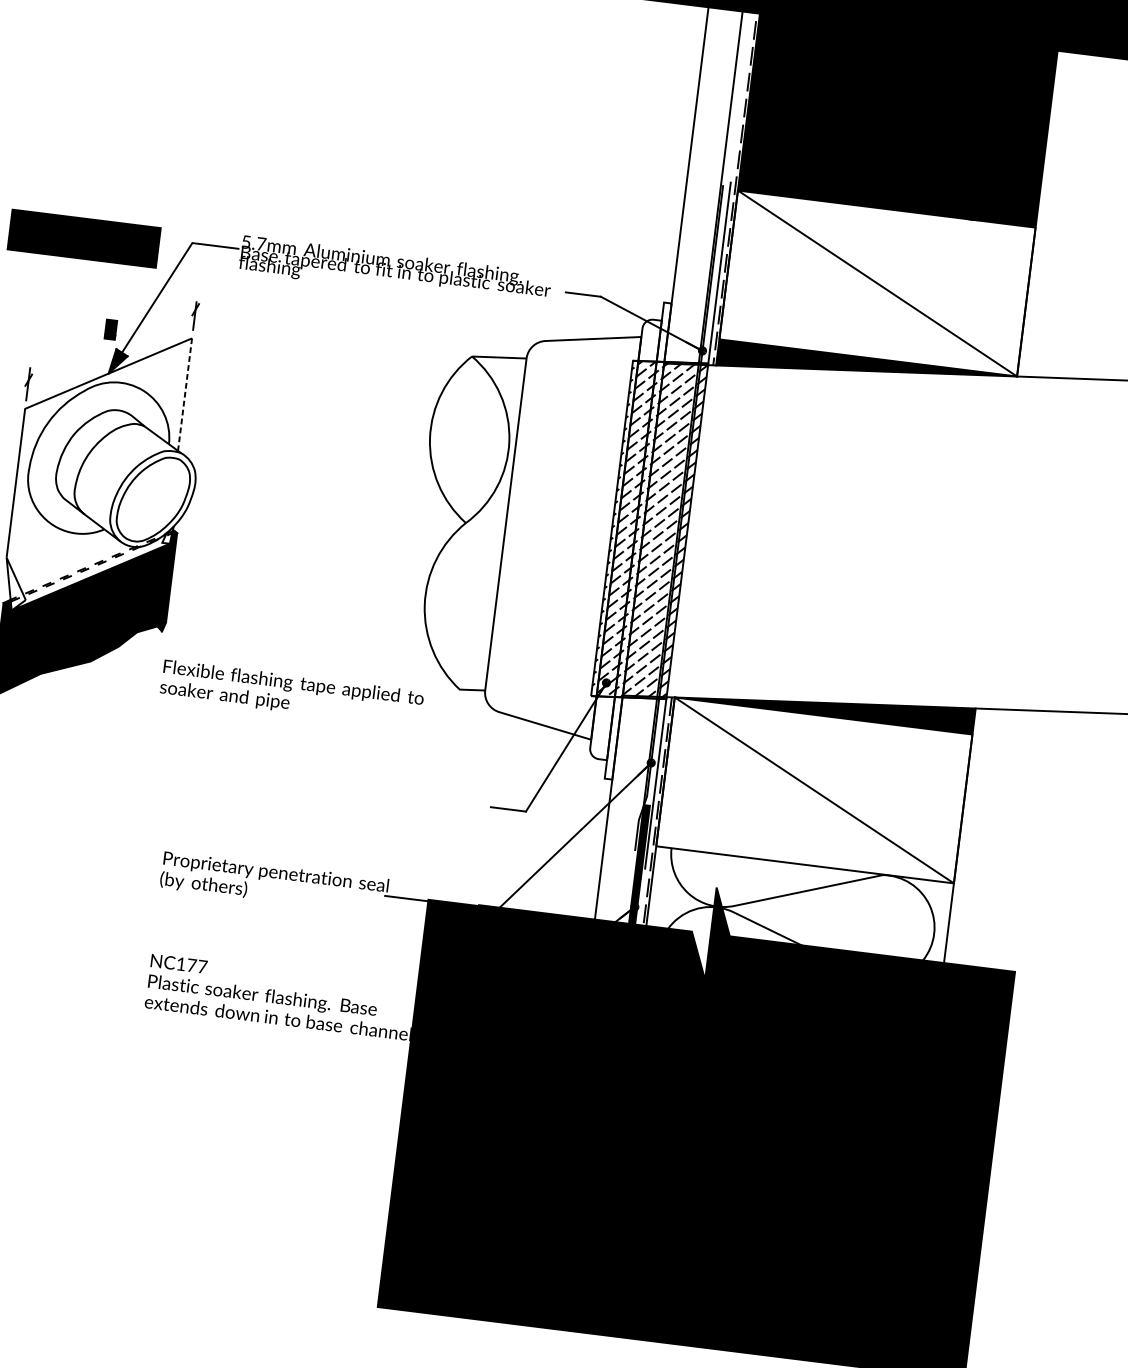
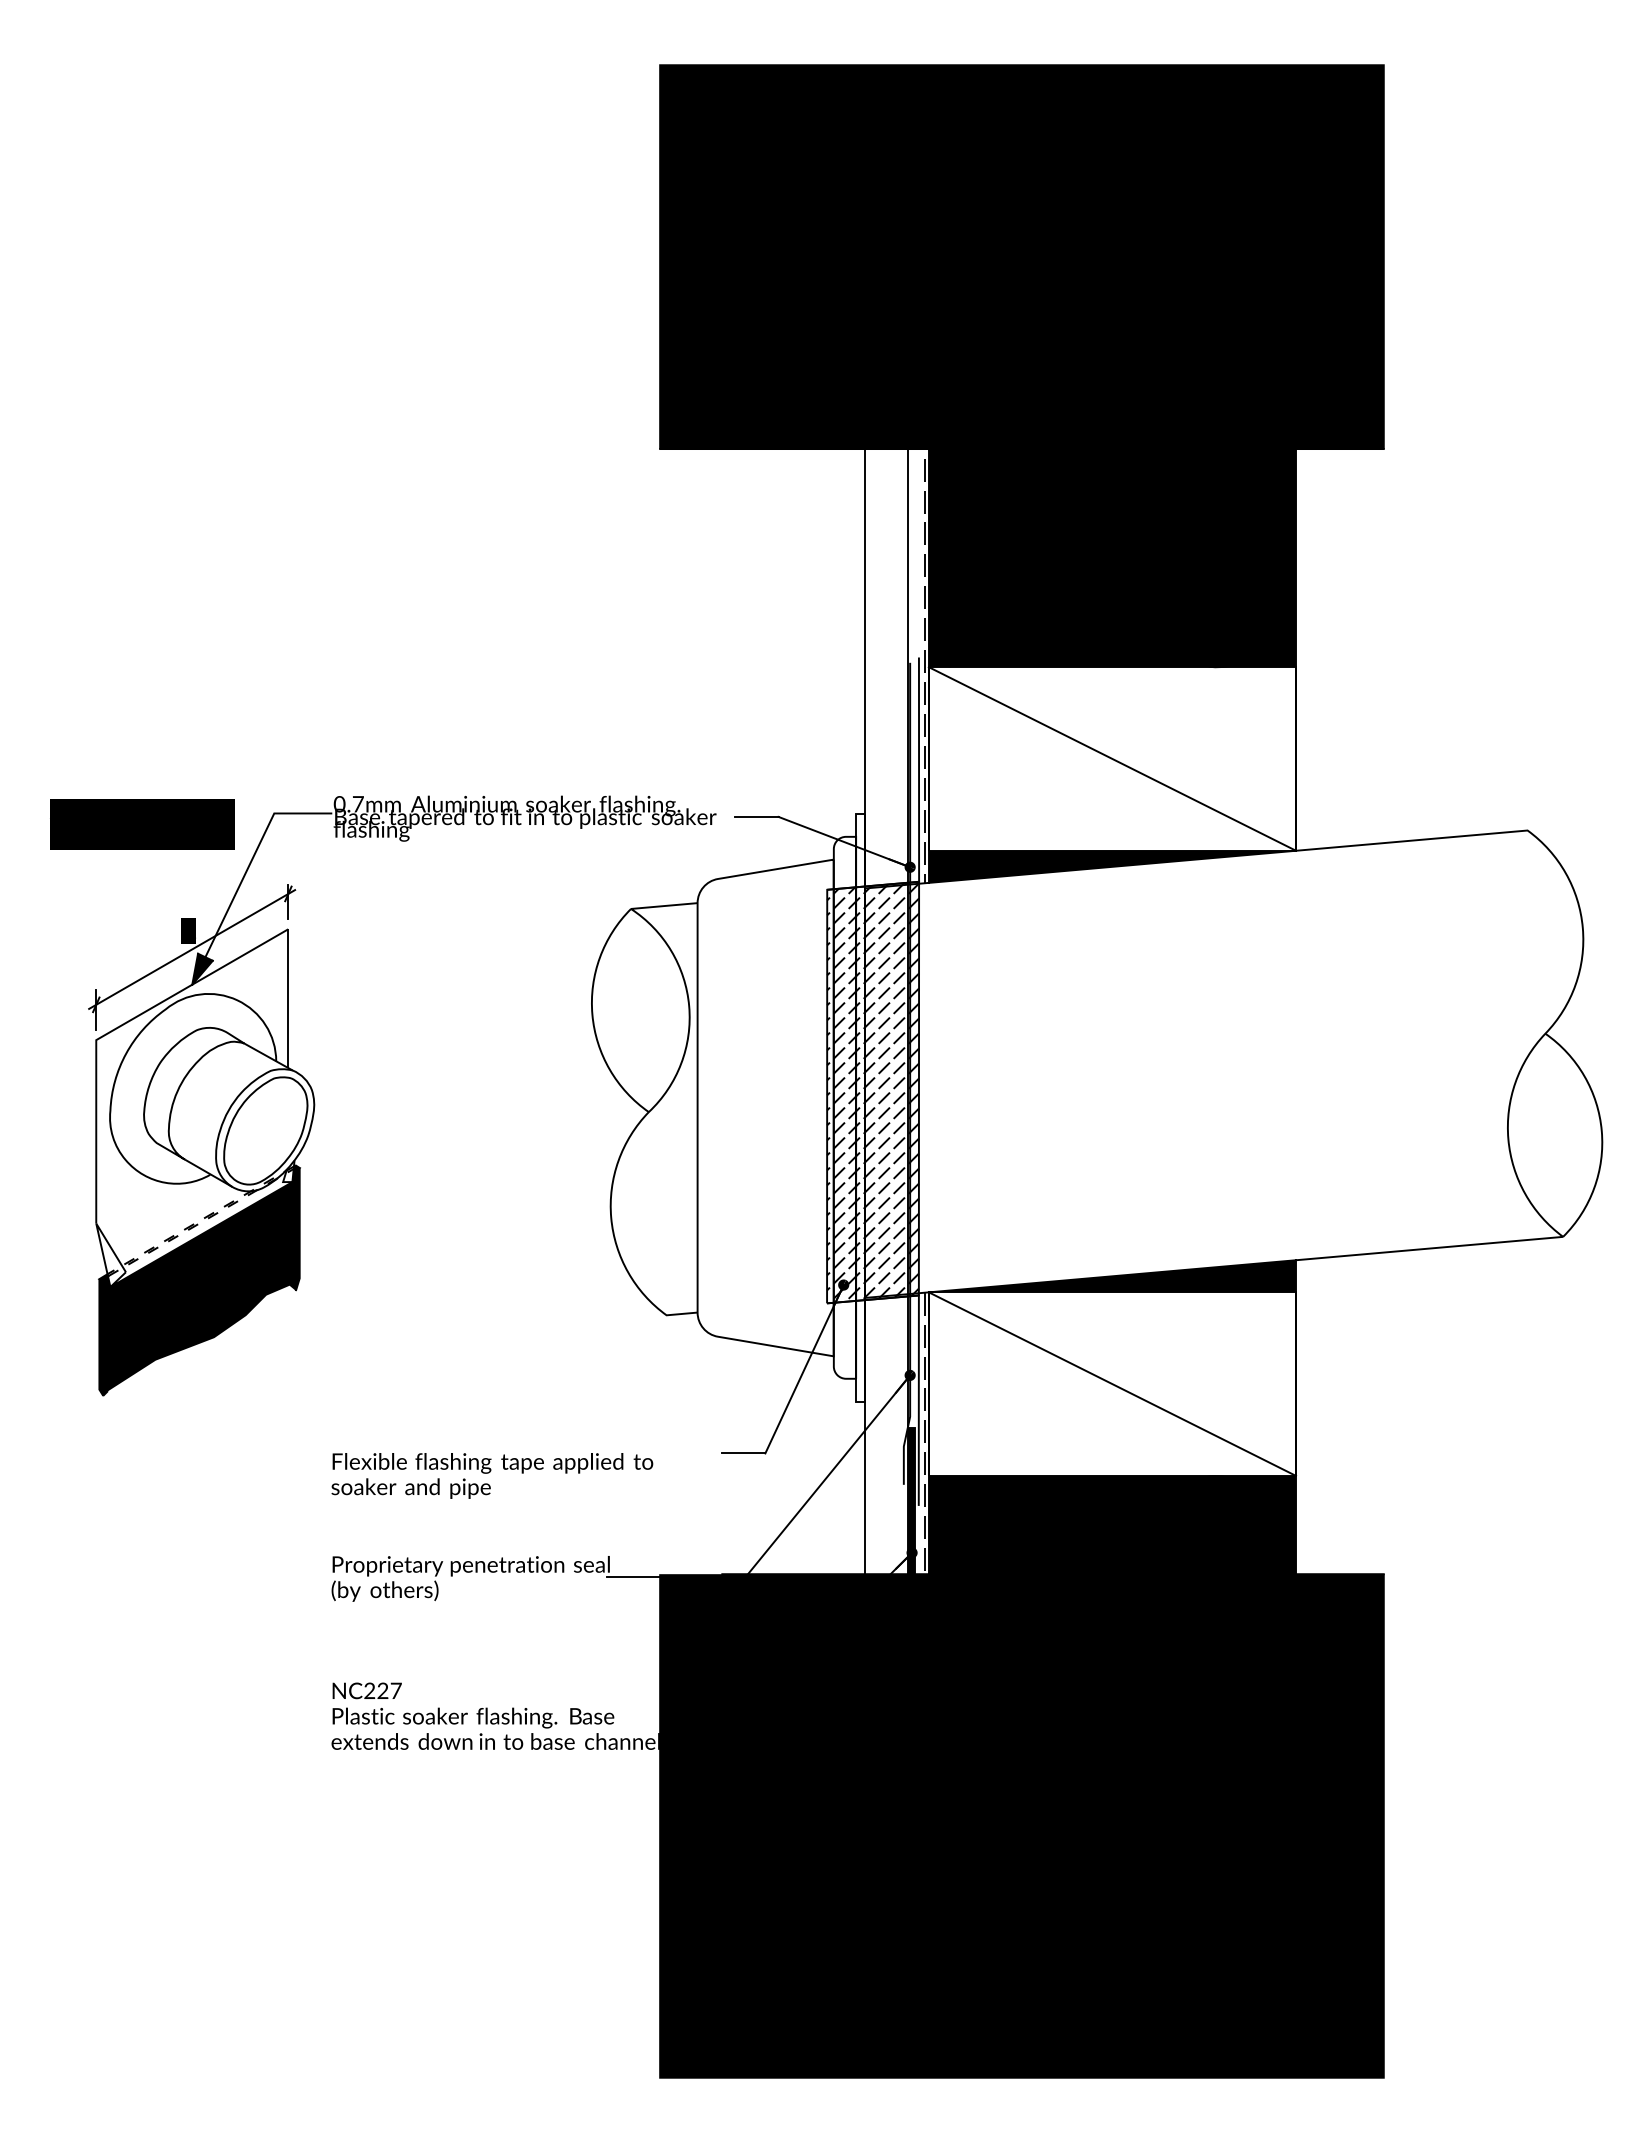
text: (246, 242) -> (339, 804), 5.7mm -> 0.7mm
line: (112, 345) -> (192, 949), added
line: (185, 395) -> (288, 999), dashed -> solid
text: (292, 693) -> (492, 1475), moved
fill: (796, 927) -> (1111, 1553), added
text: (186, 964) -> (376, 1690), NC177 -> NC227

